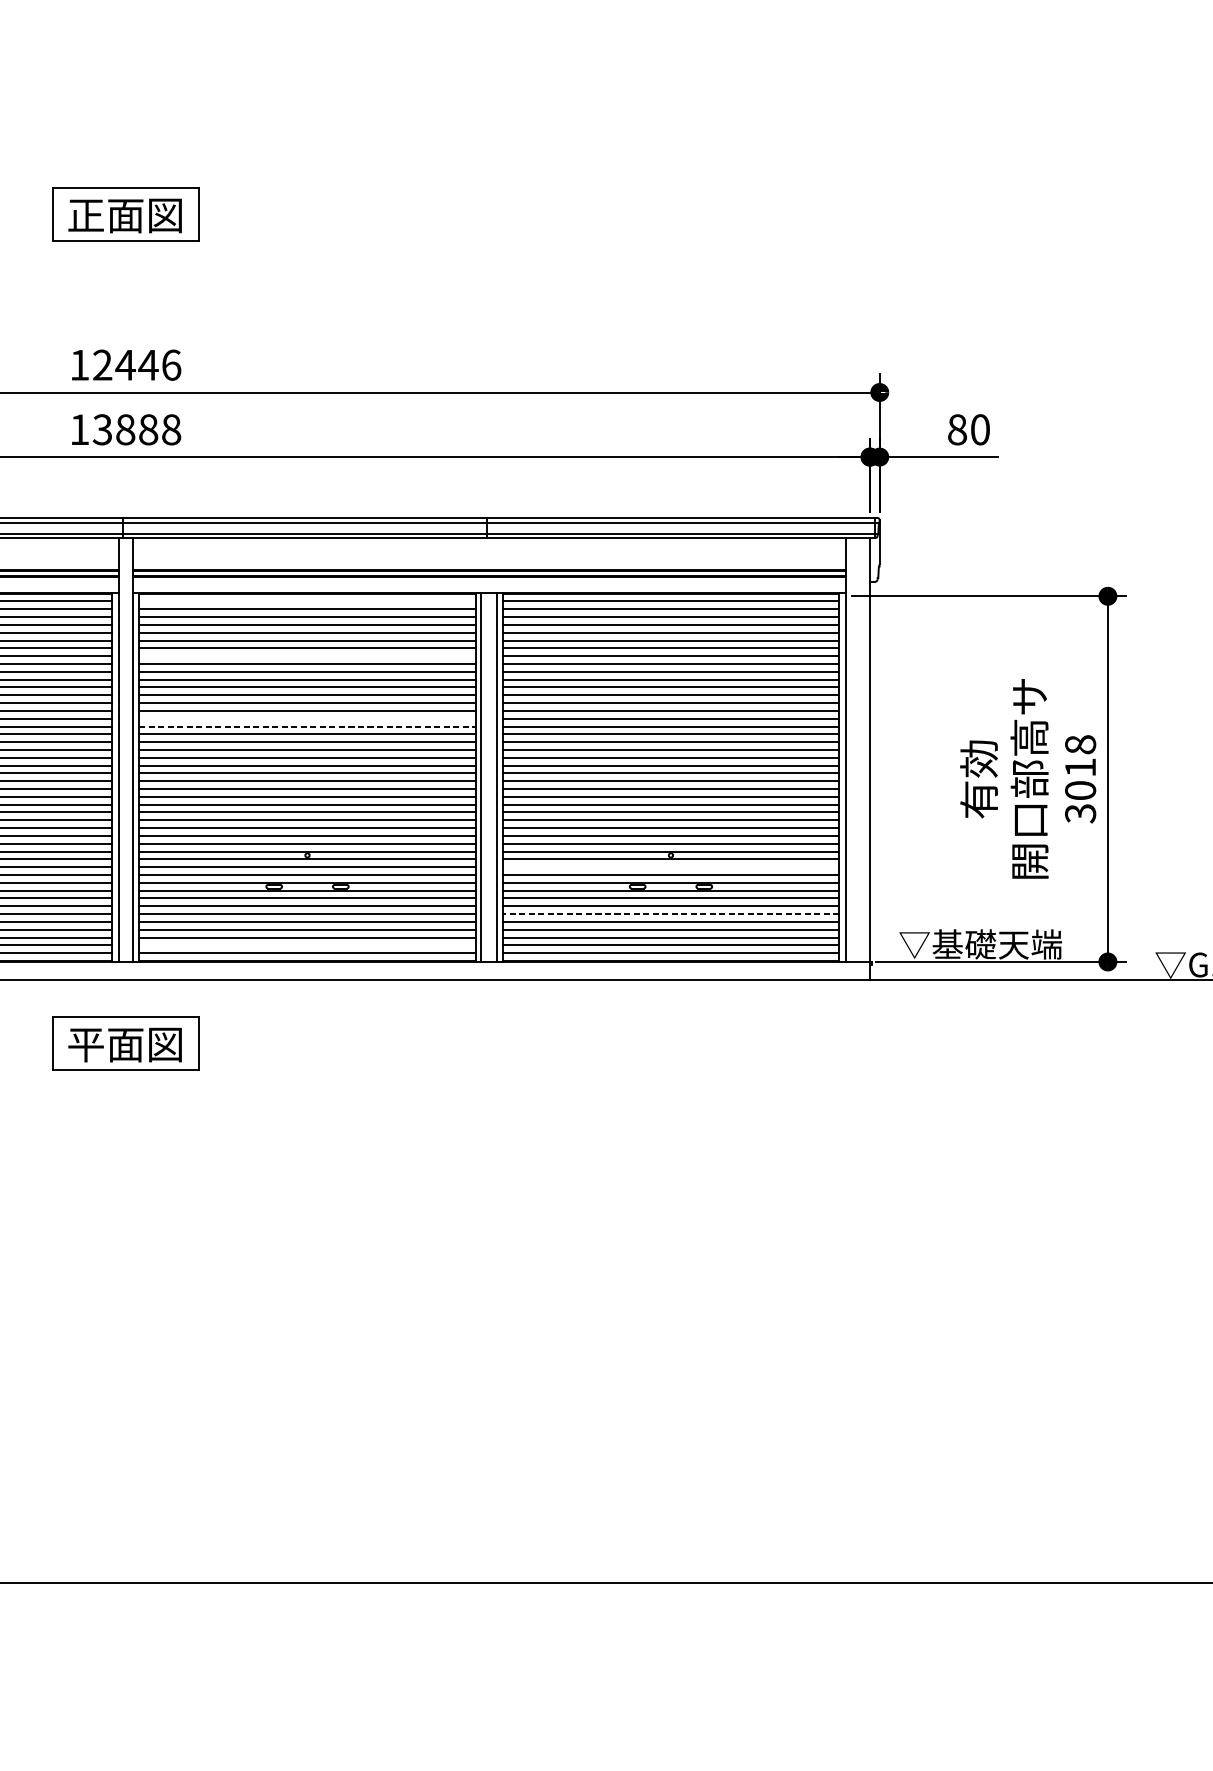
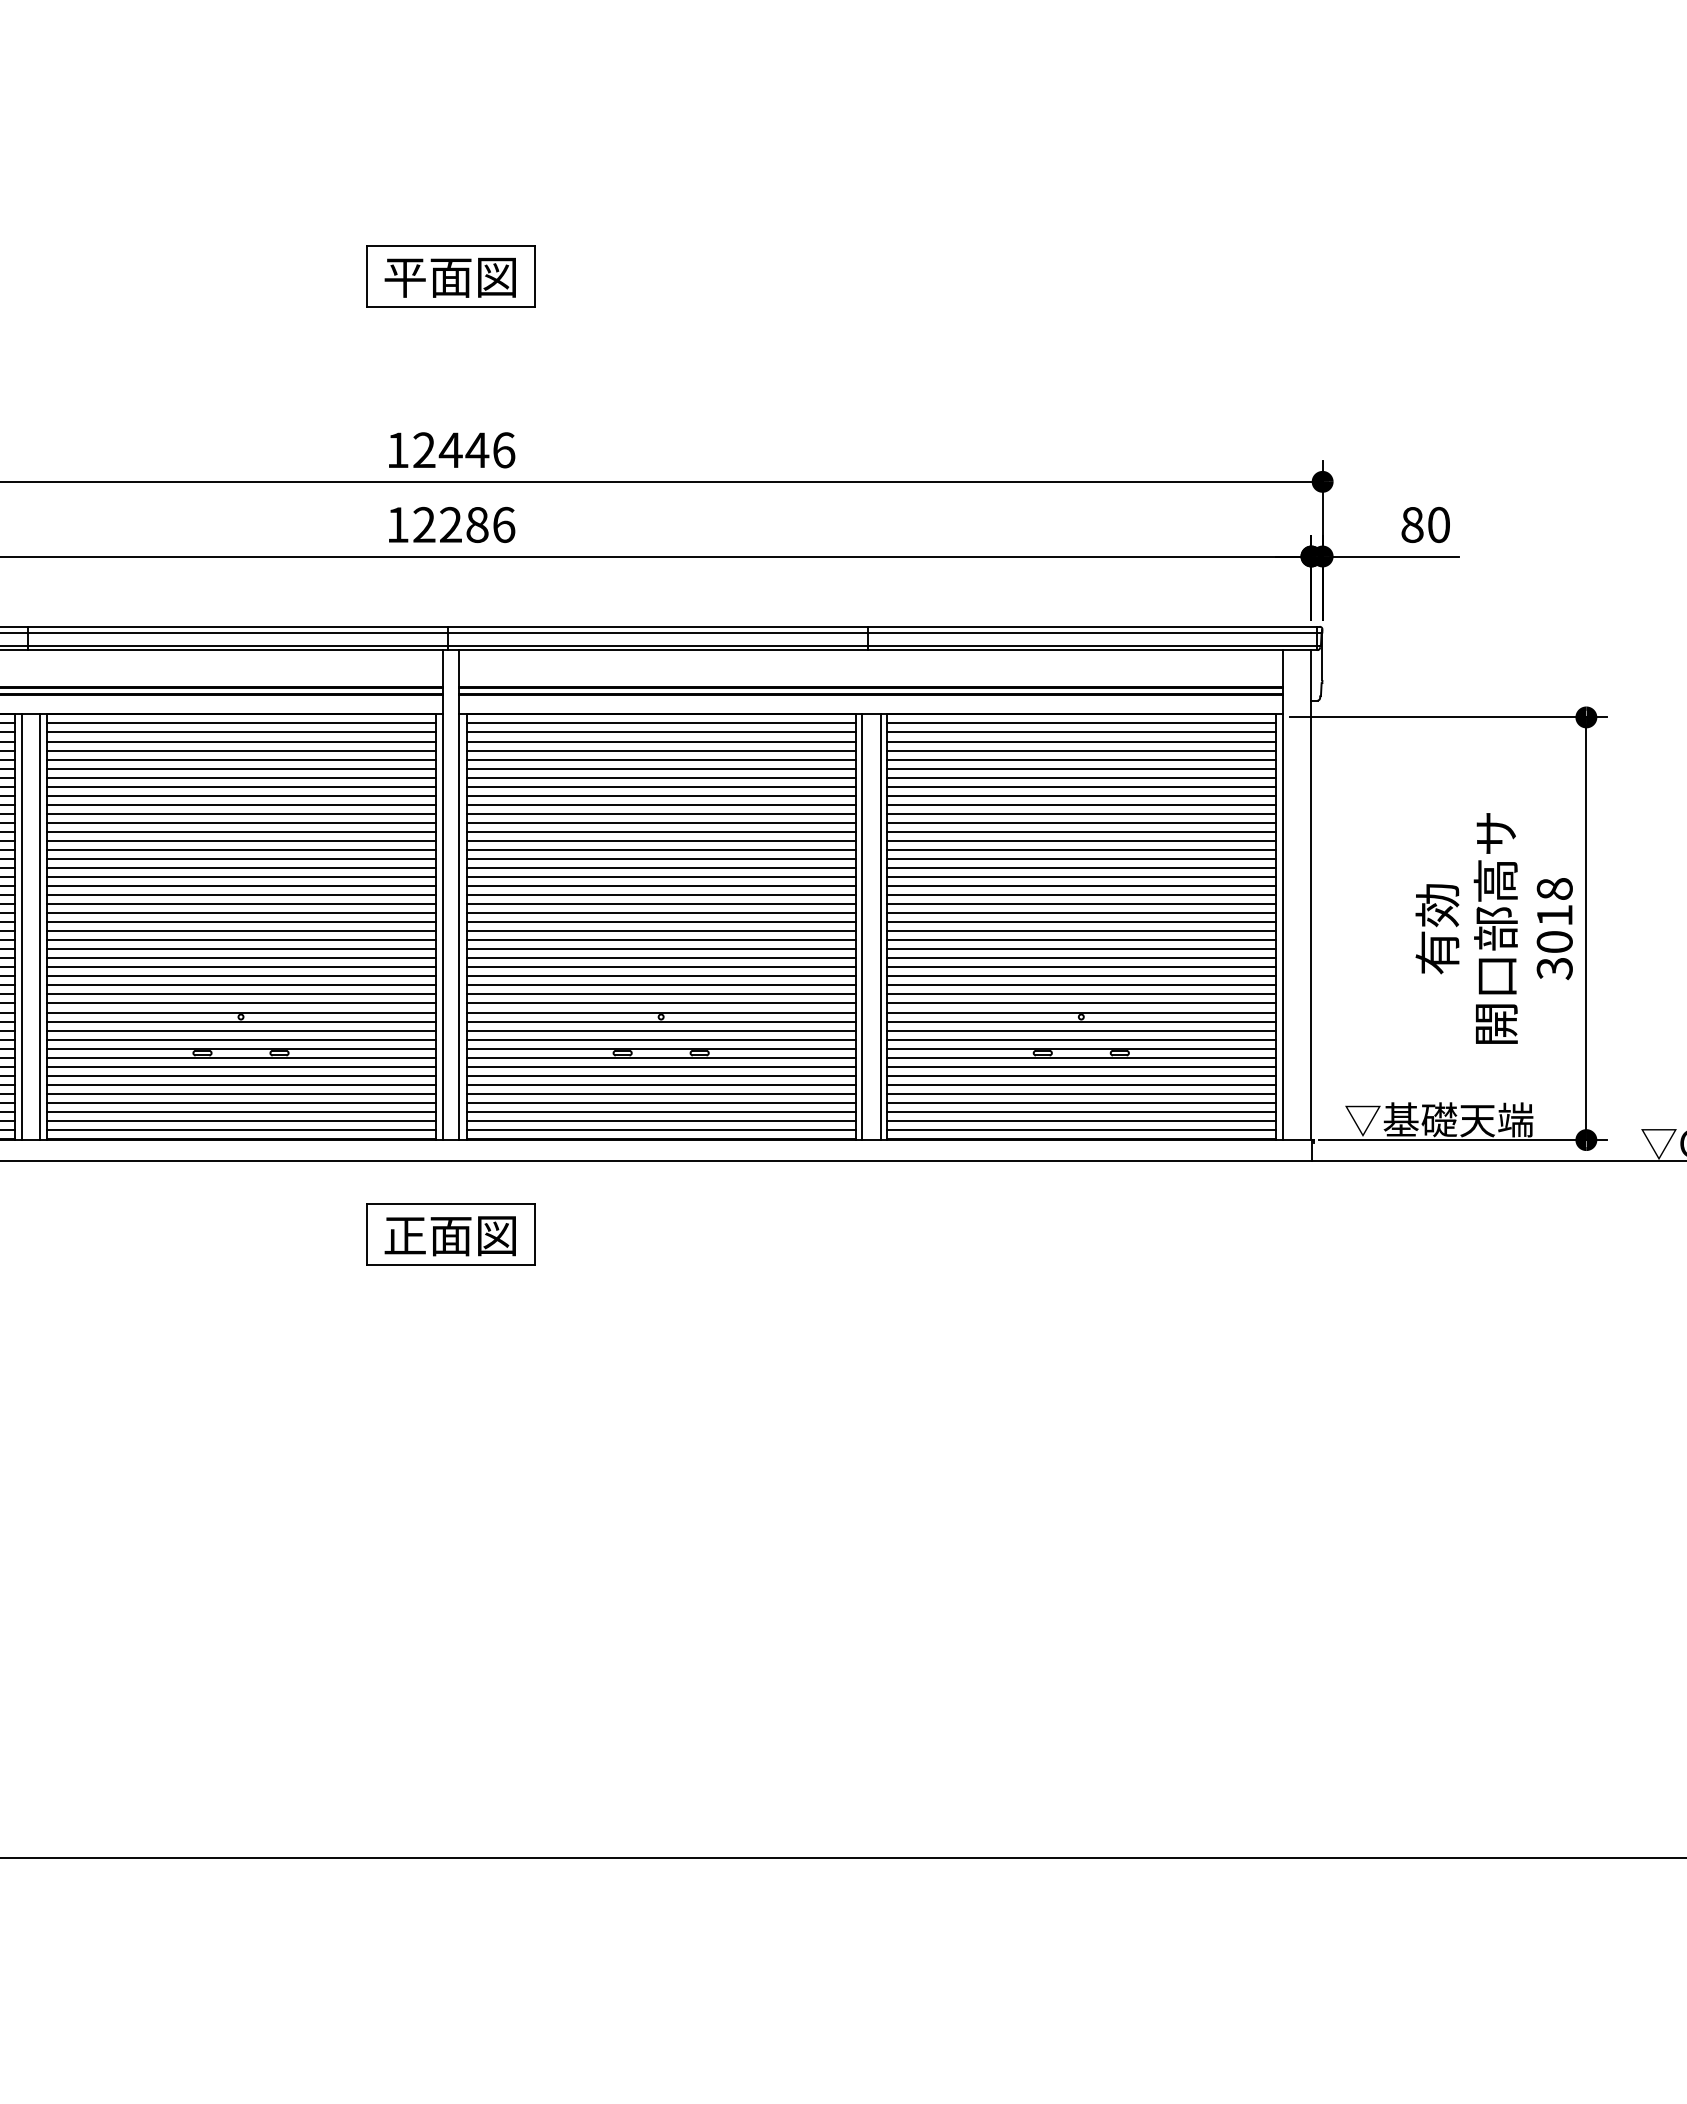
text: (85, 215) -> (404, 277), 正面図 -> 平面図
text: (137, 429) -> (464, 524), 13888 -> 12286
line: (306, 601) -> (660, 723), added
line: (306, 656) -> (660, 786), added
line: (306, 718) -> (660, 858), added
line: (307, 726) -> (661, 867), dashed -> solid
line: (671, 867) -> (1081, 1030), added
line: (671, 913) -> (1081, 1084), dashed -> solid
line: (306, 944) -> (660, 1120), added
text: (85, 1045) -> (404, 1236), 平面図 -> 正面図

